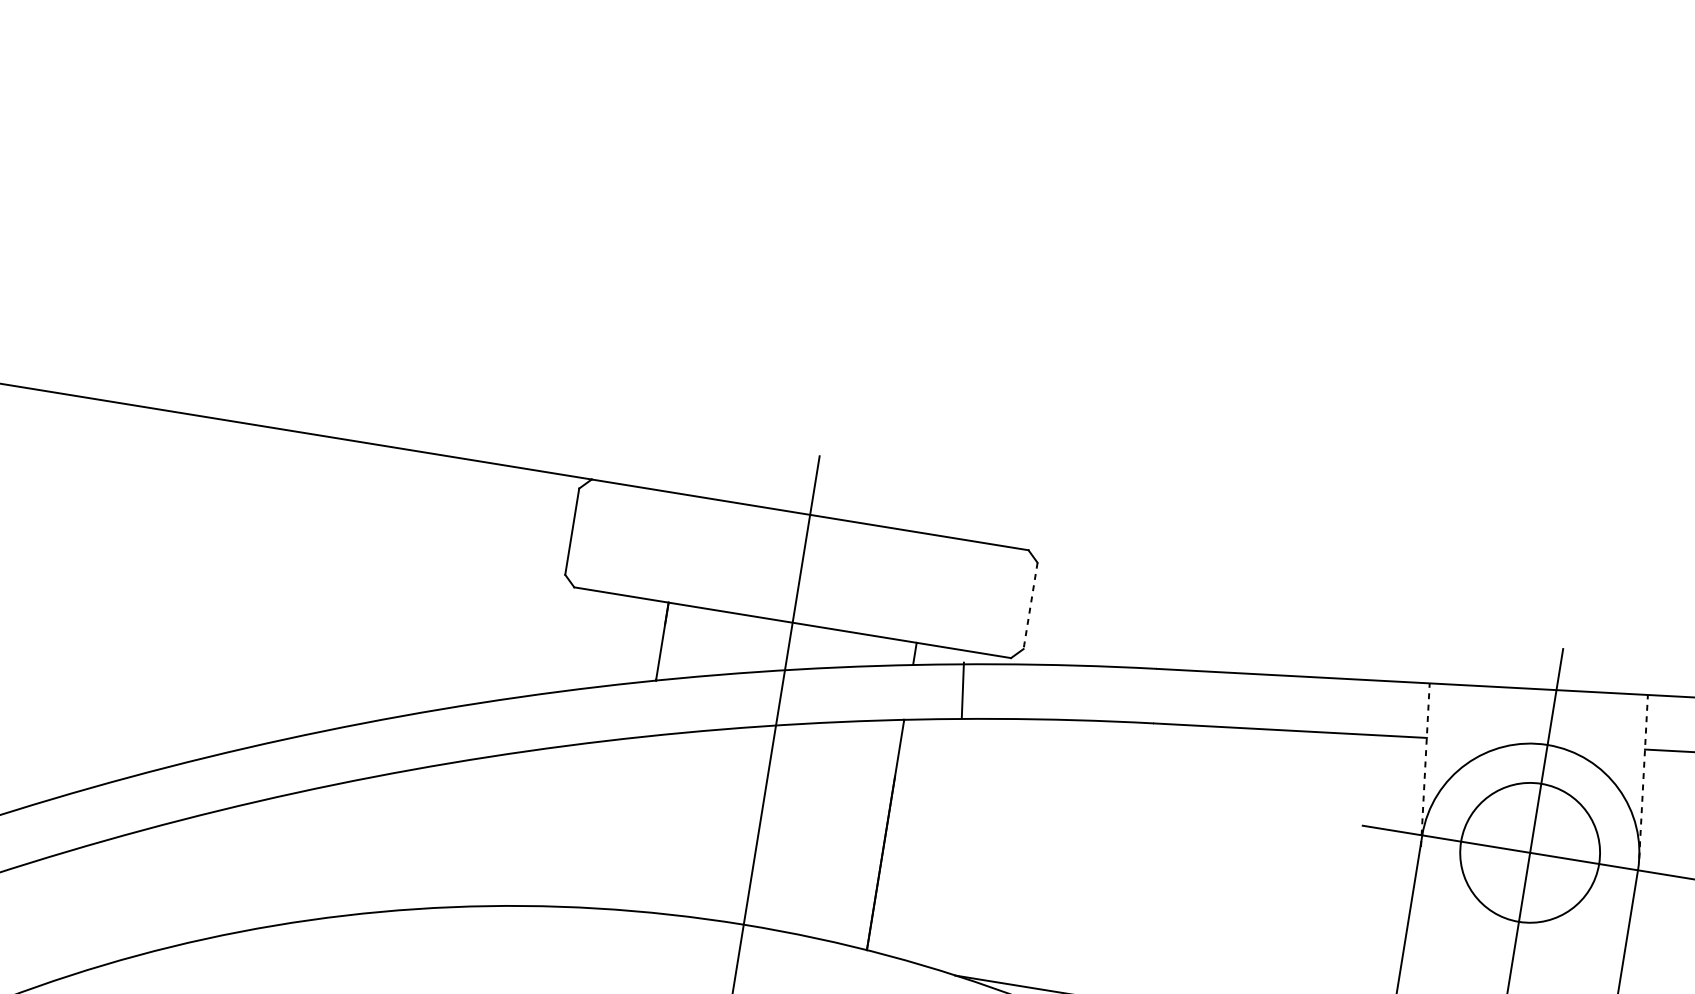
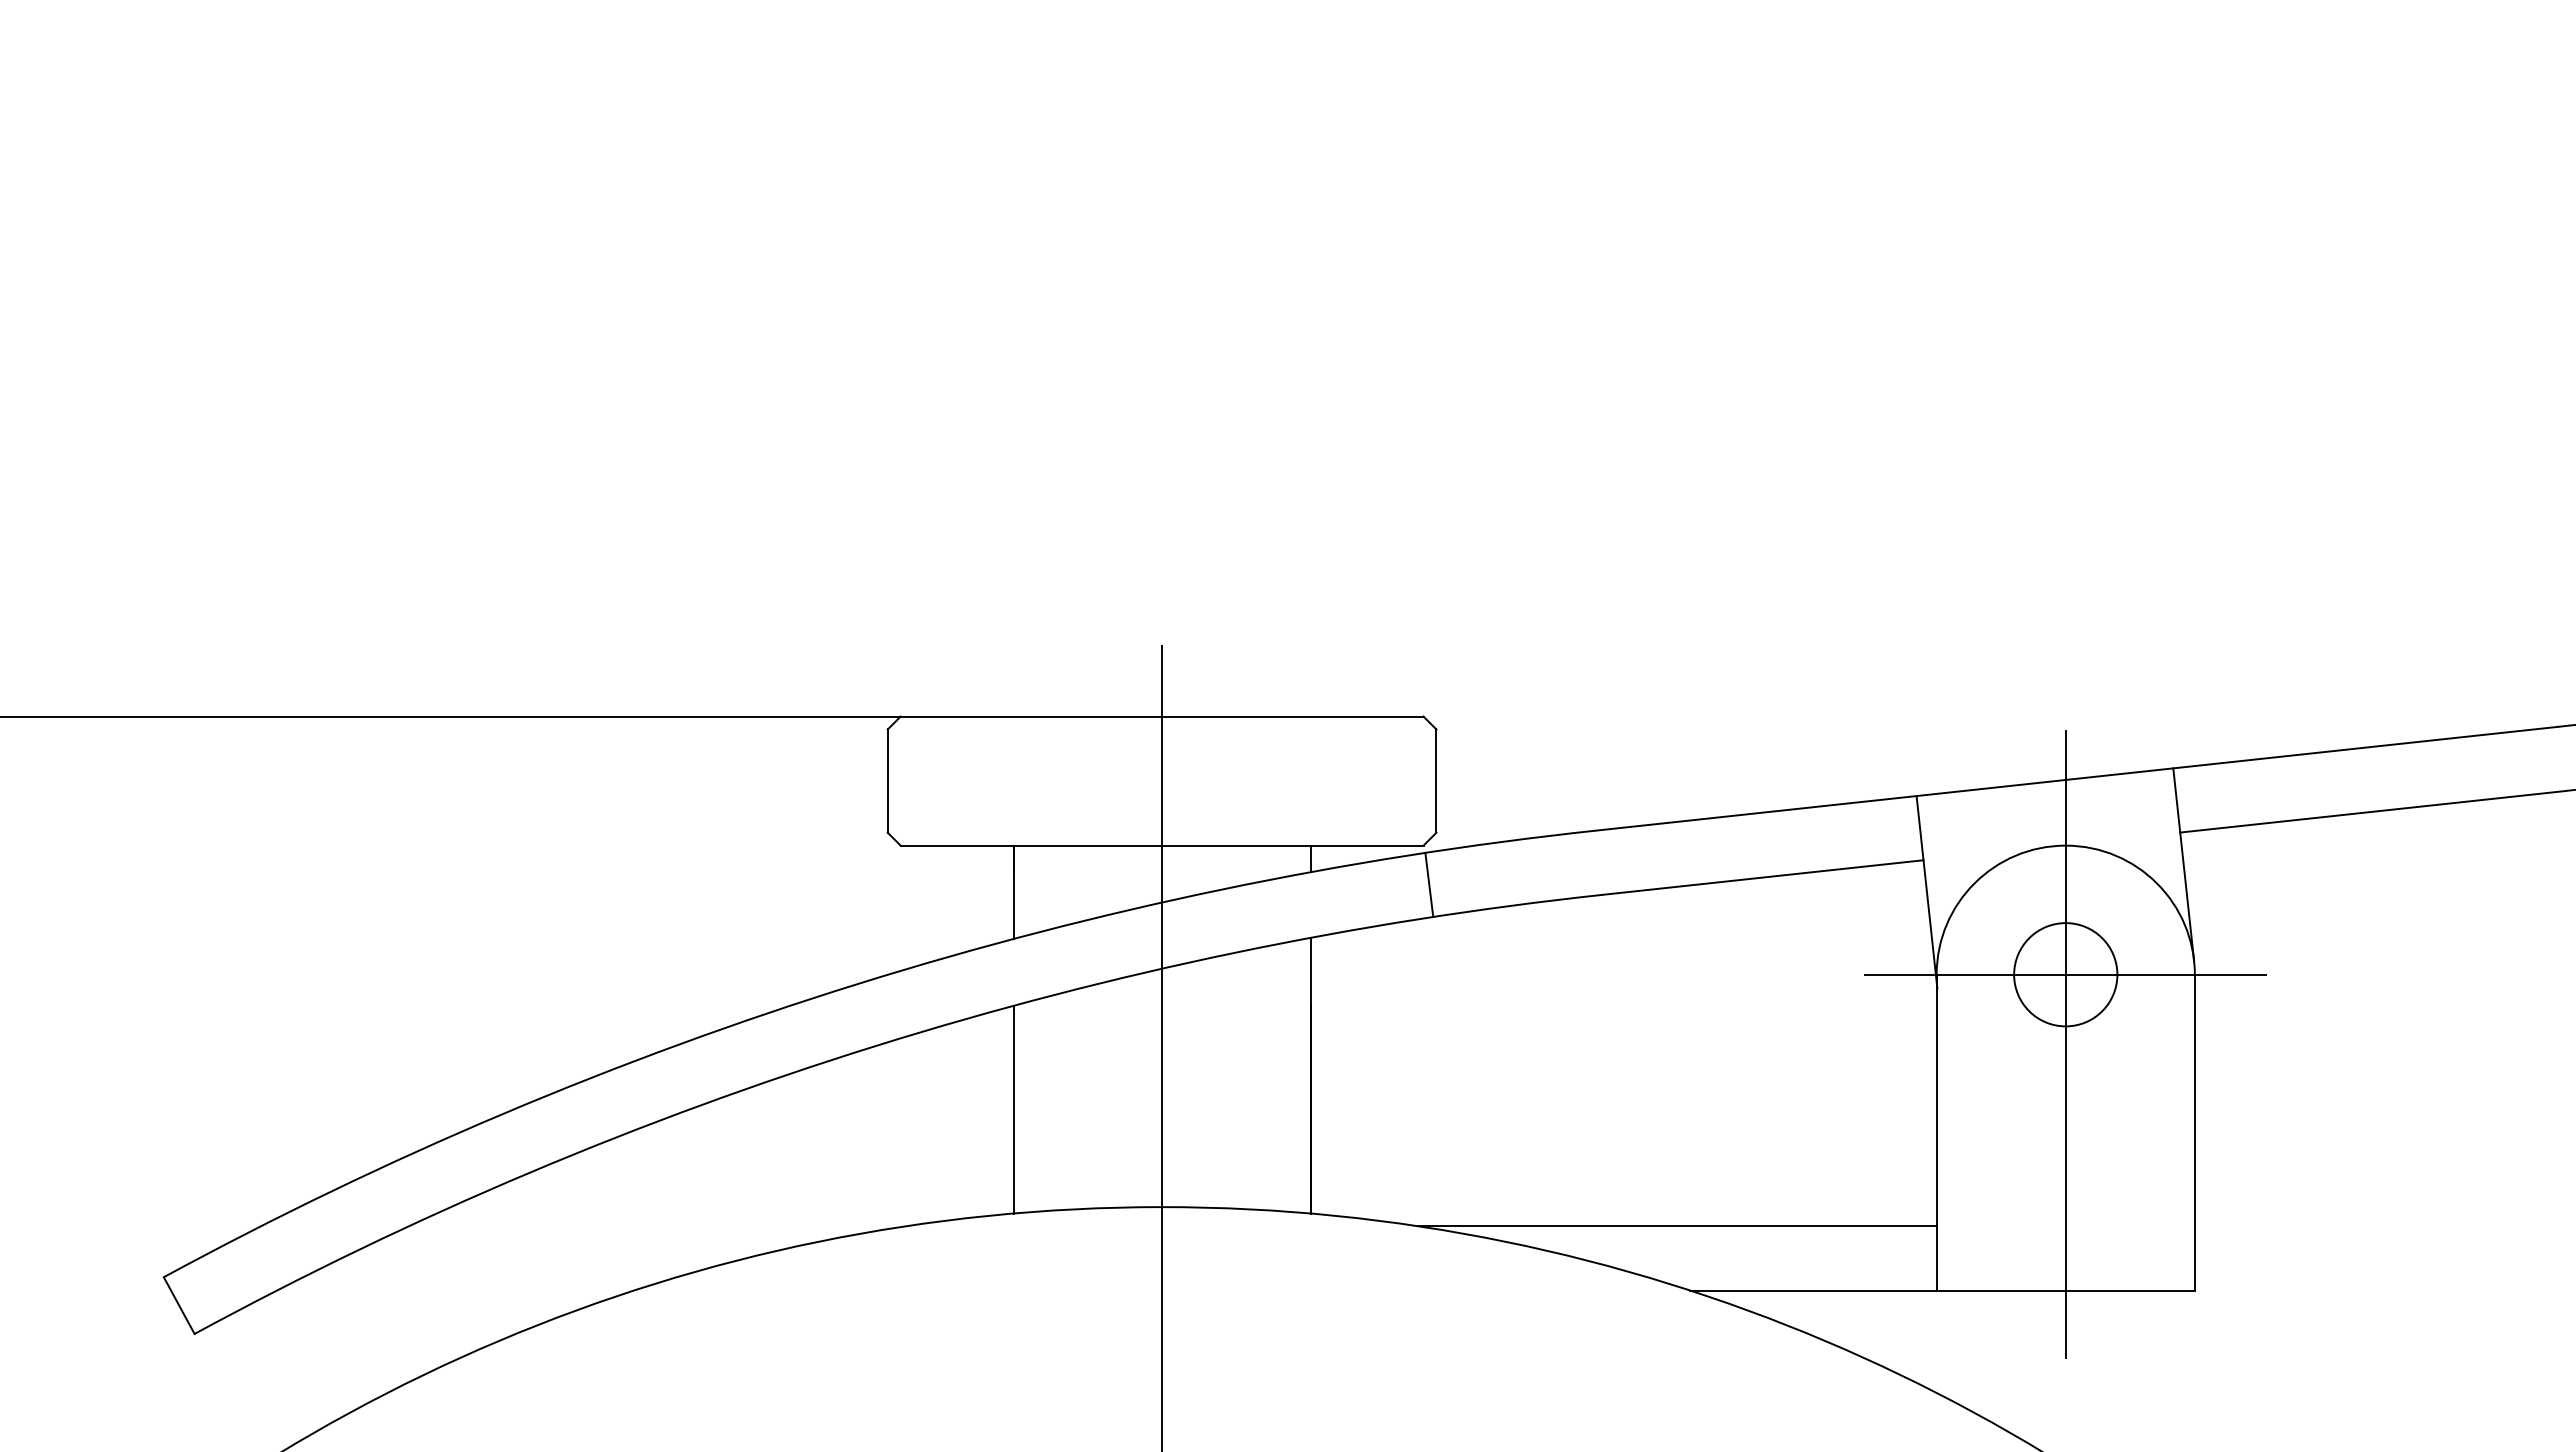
line: (1030, 606) -> (1436, 781), dashed -> solid
line: (963, 689) -> (1429, 884), moved
line: (1424, 765) -> (1926, 892), dashed -> solid
line: (1643, 776) -> (2183, 864), dashed -> solid
line: (632, 823) -> (1013, 1109), added
circle: (1529, 852) -> (2065, 974), size x0.62

